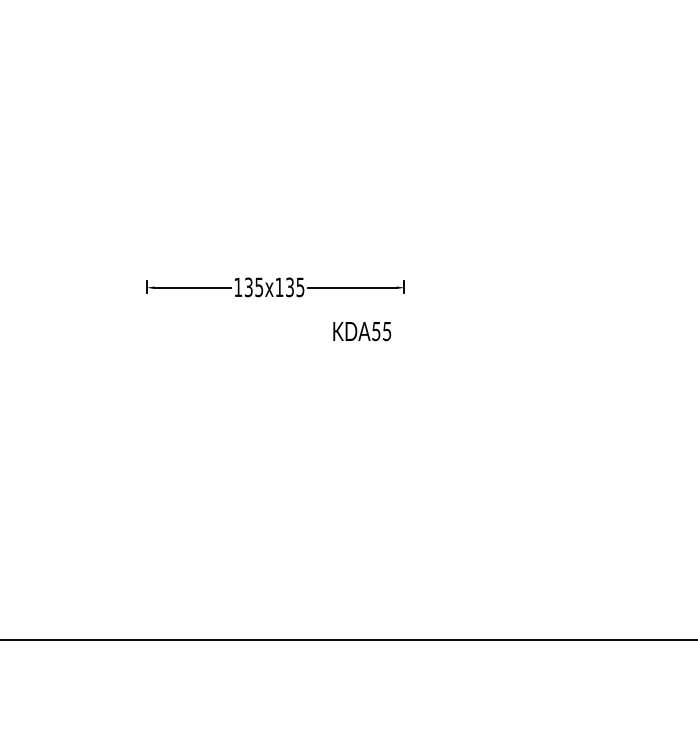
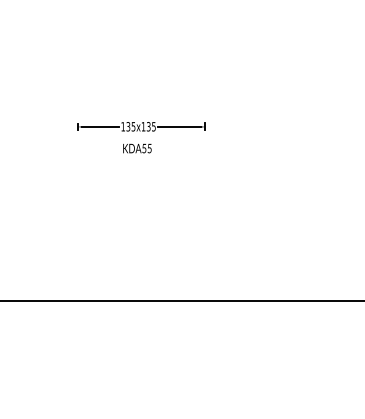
text: (362, 331) -> (137, 148), moved

